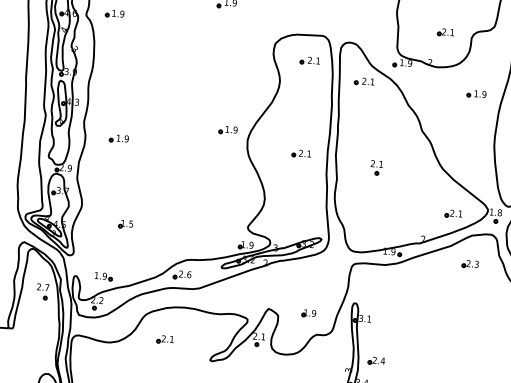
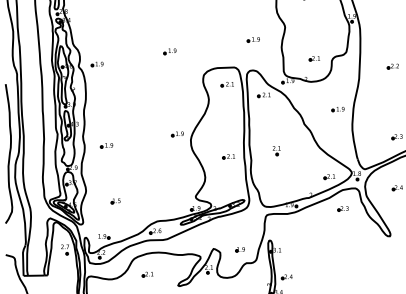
part: (475, 94) -> (337, 109), moved
part: (301, 153) -> (228, 156), moved

